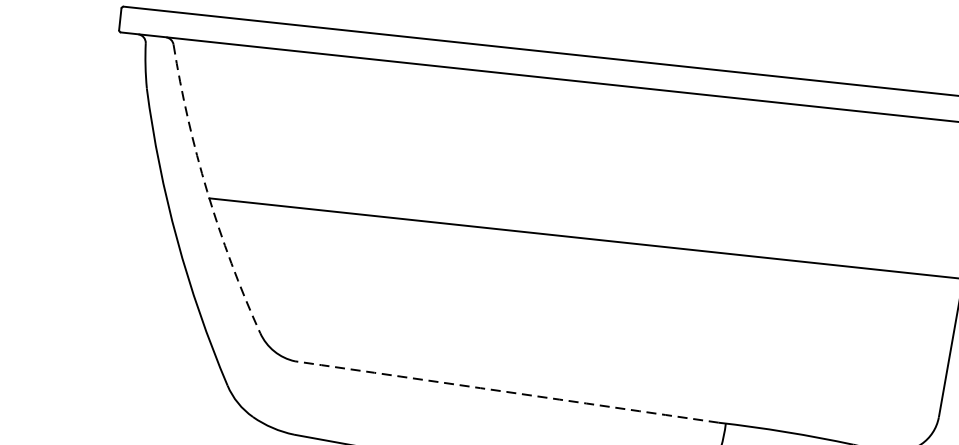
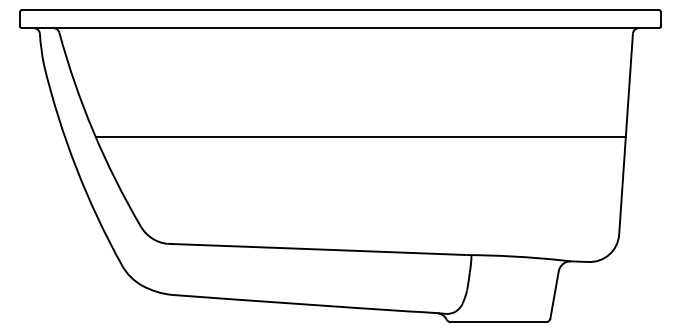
arc: (206, 191) -> (93, 132), dashed -> solid
arc: (506, 392) -> (316, 249), dashed -> solid

